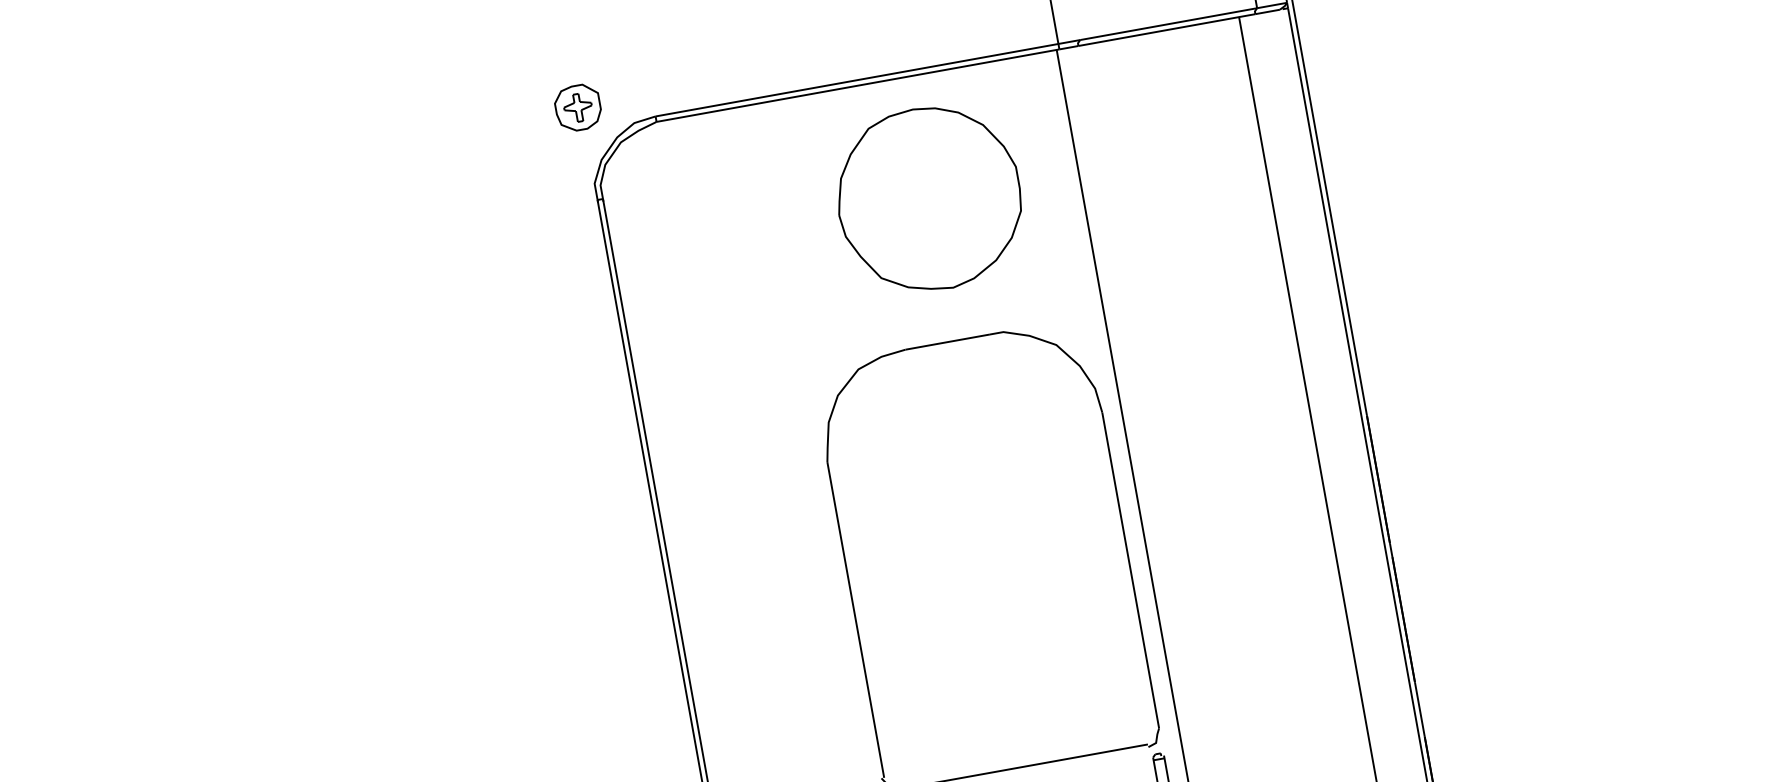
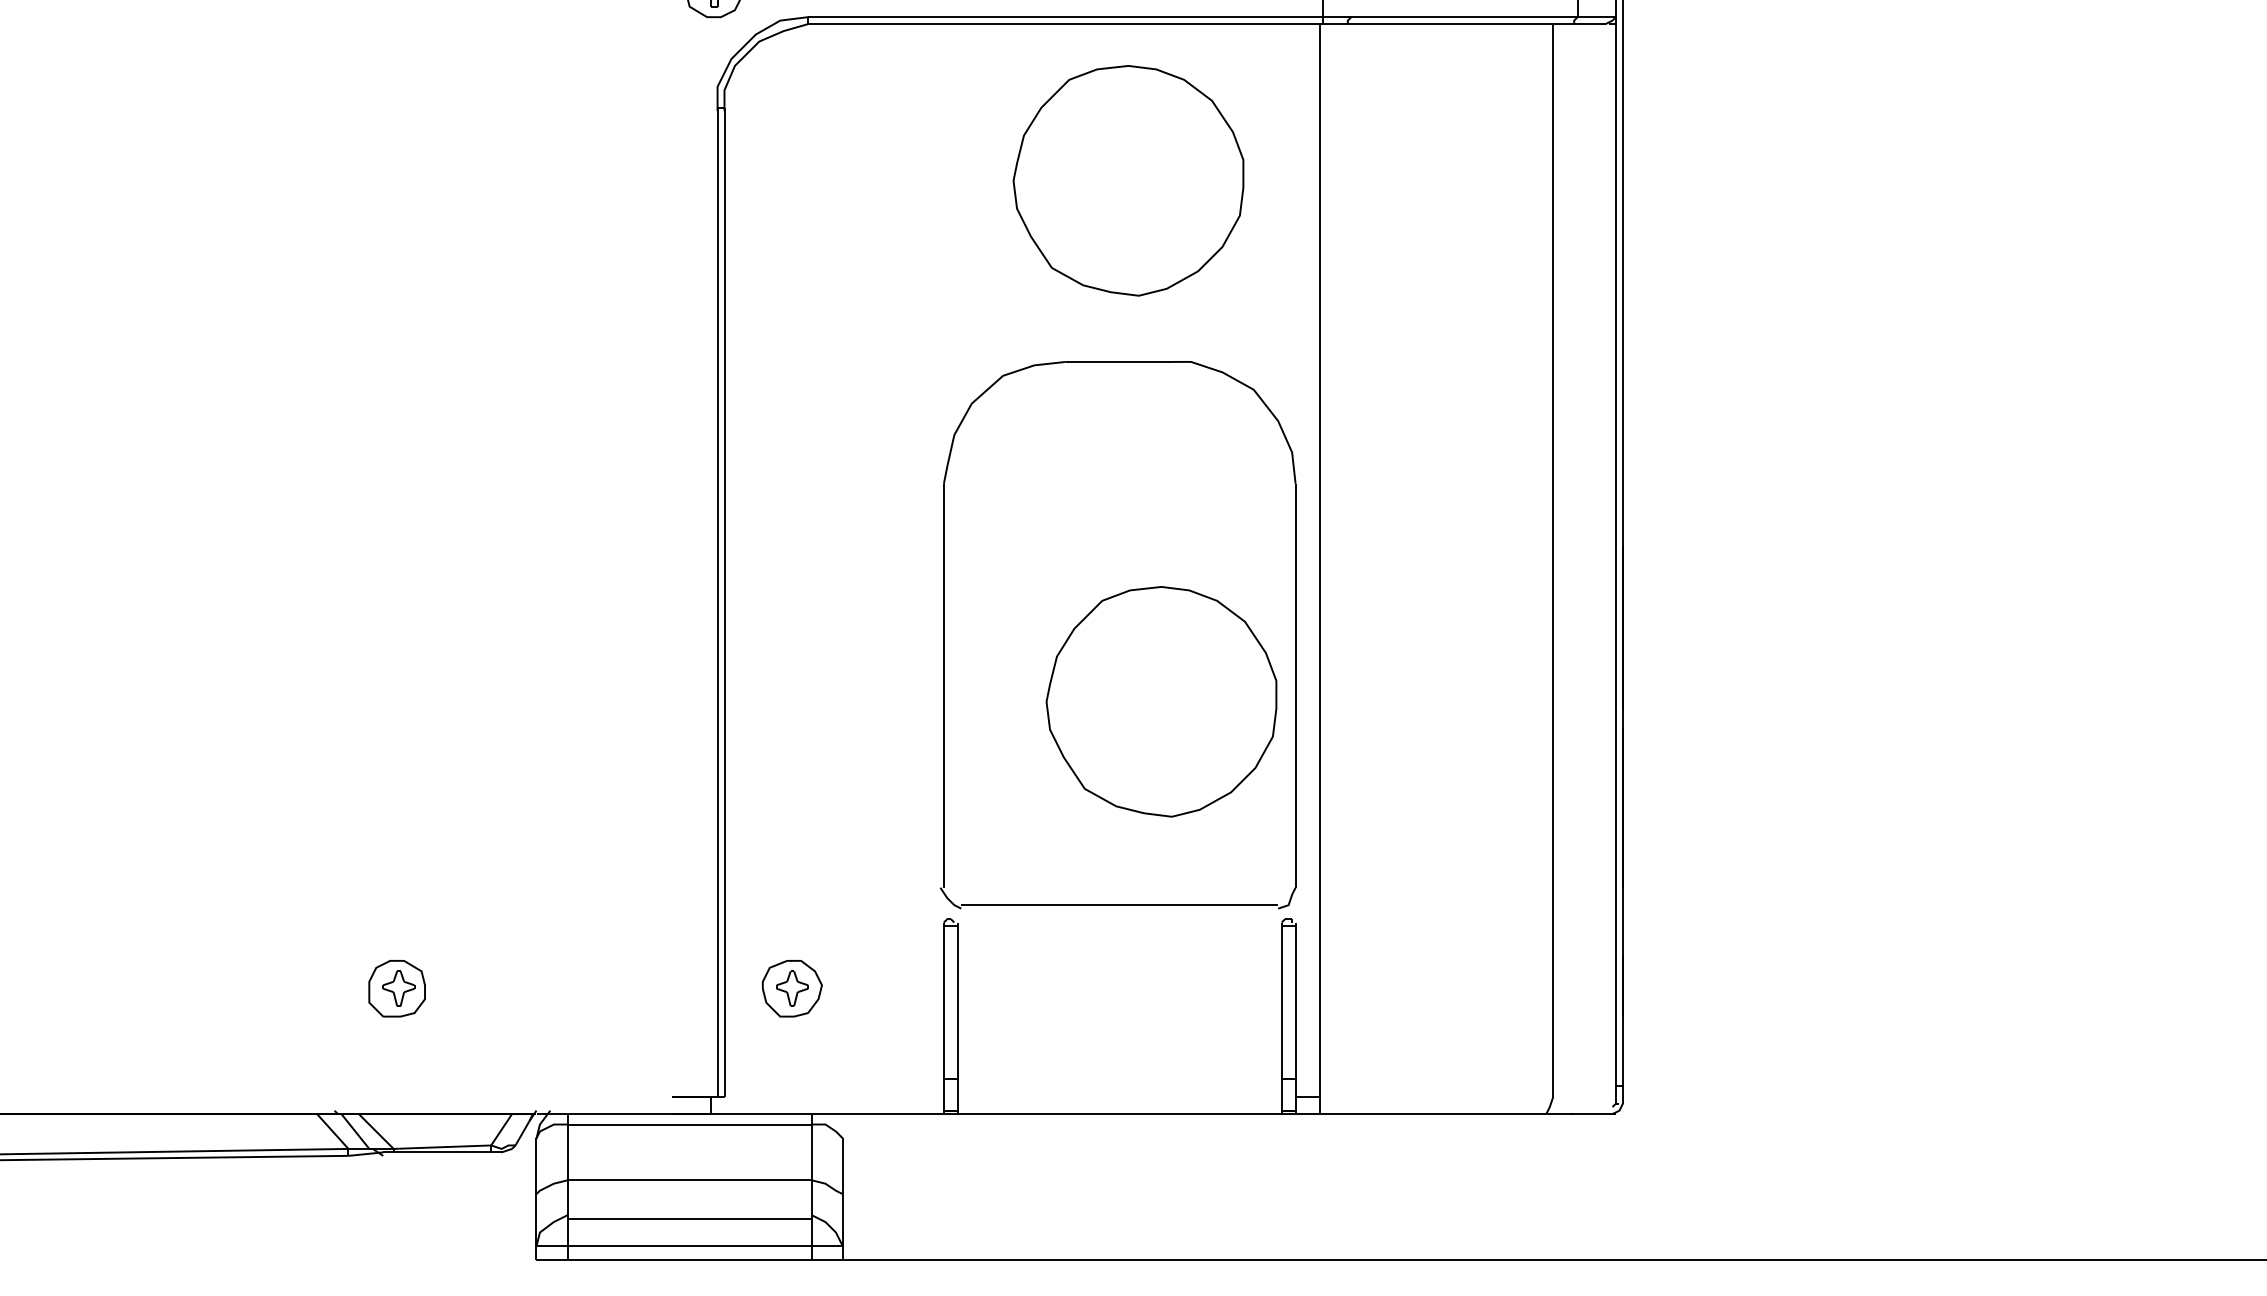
part: (1028, 601) -> (1161, 701), added

